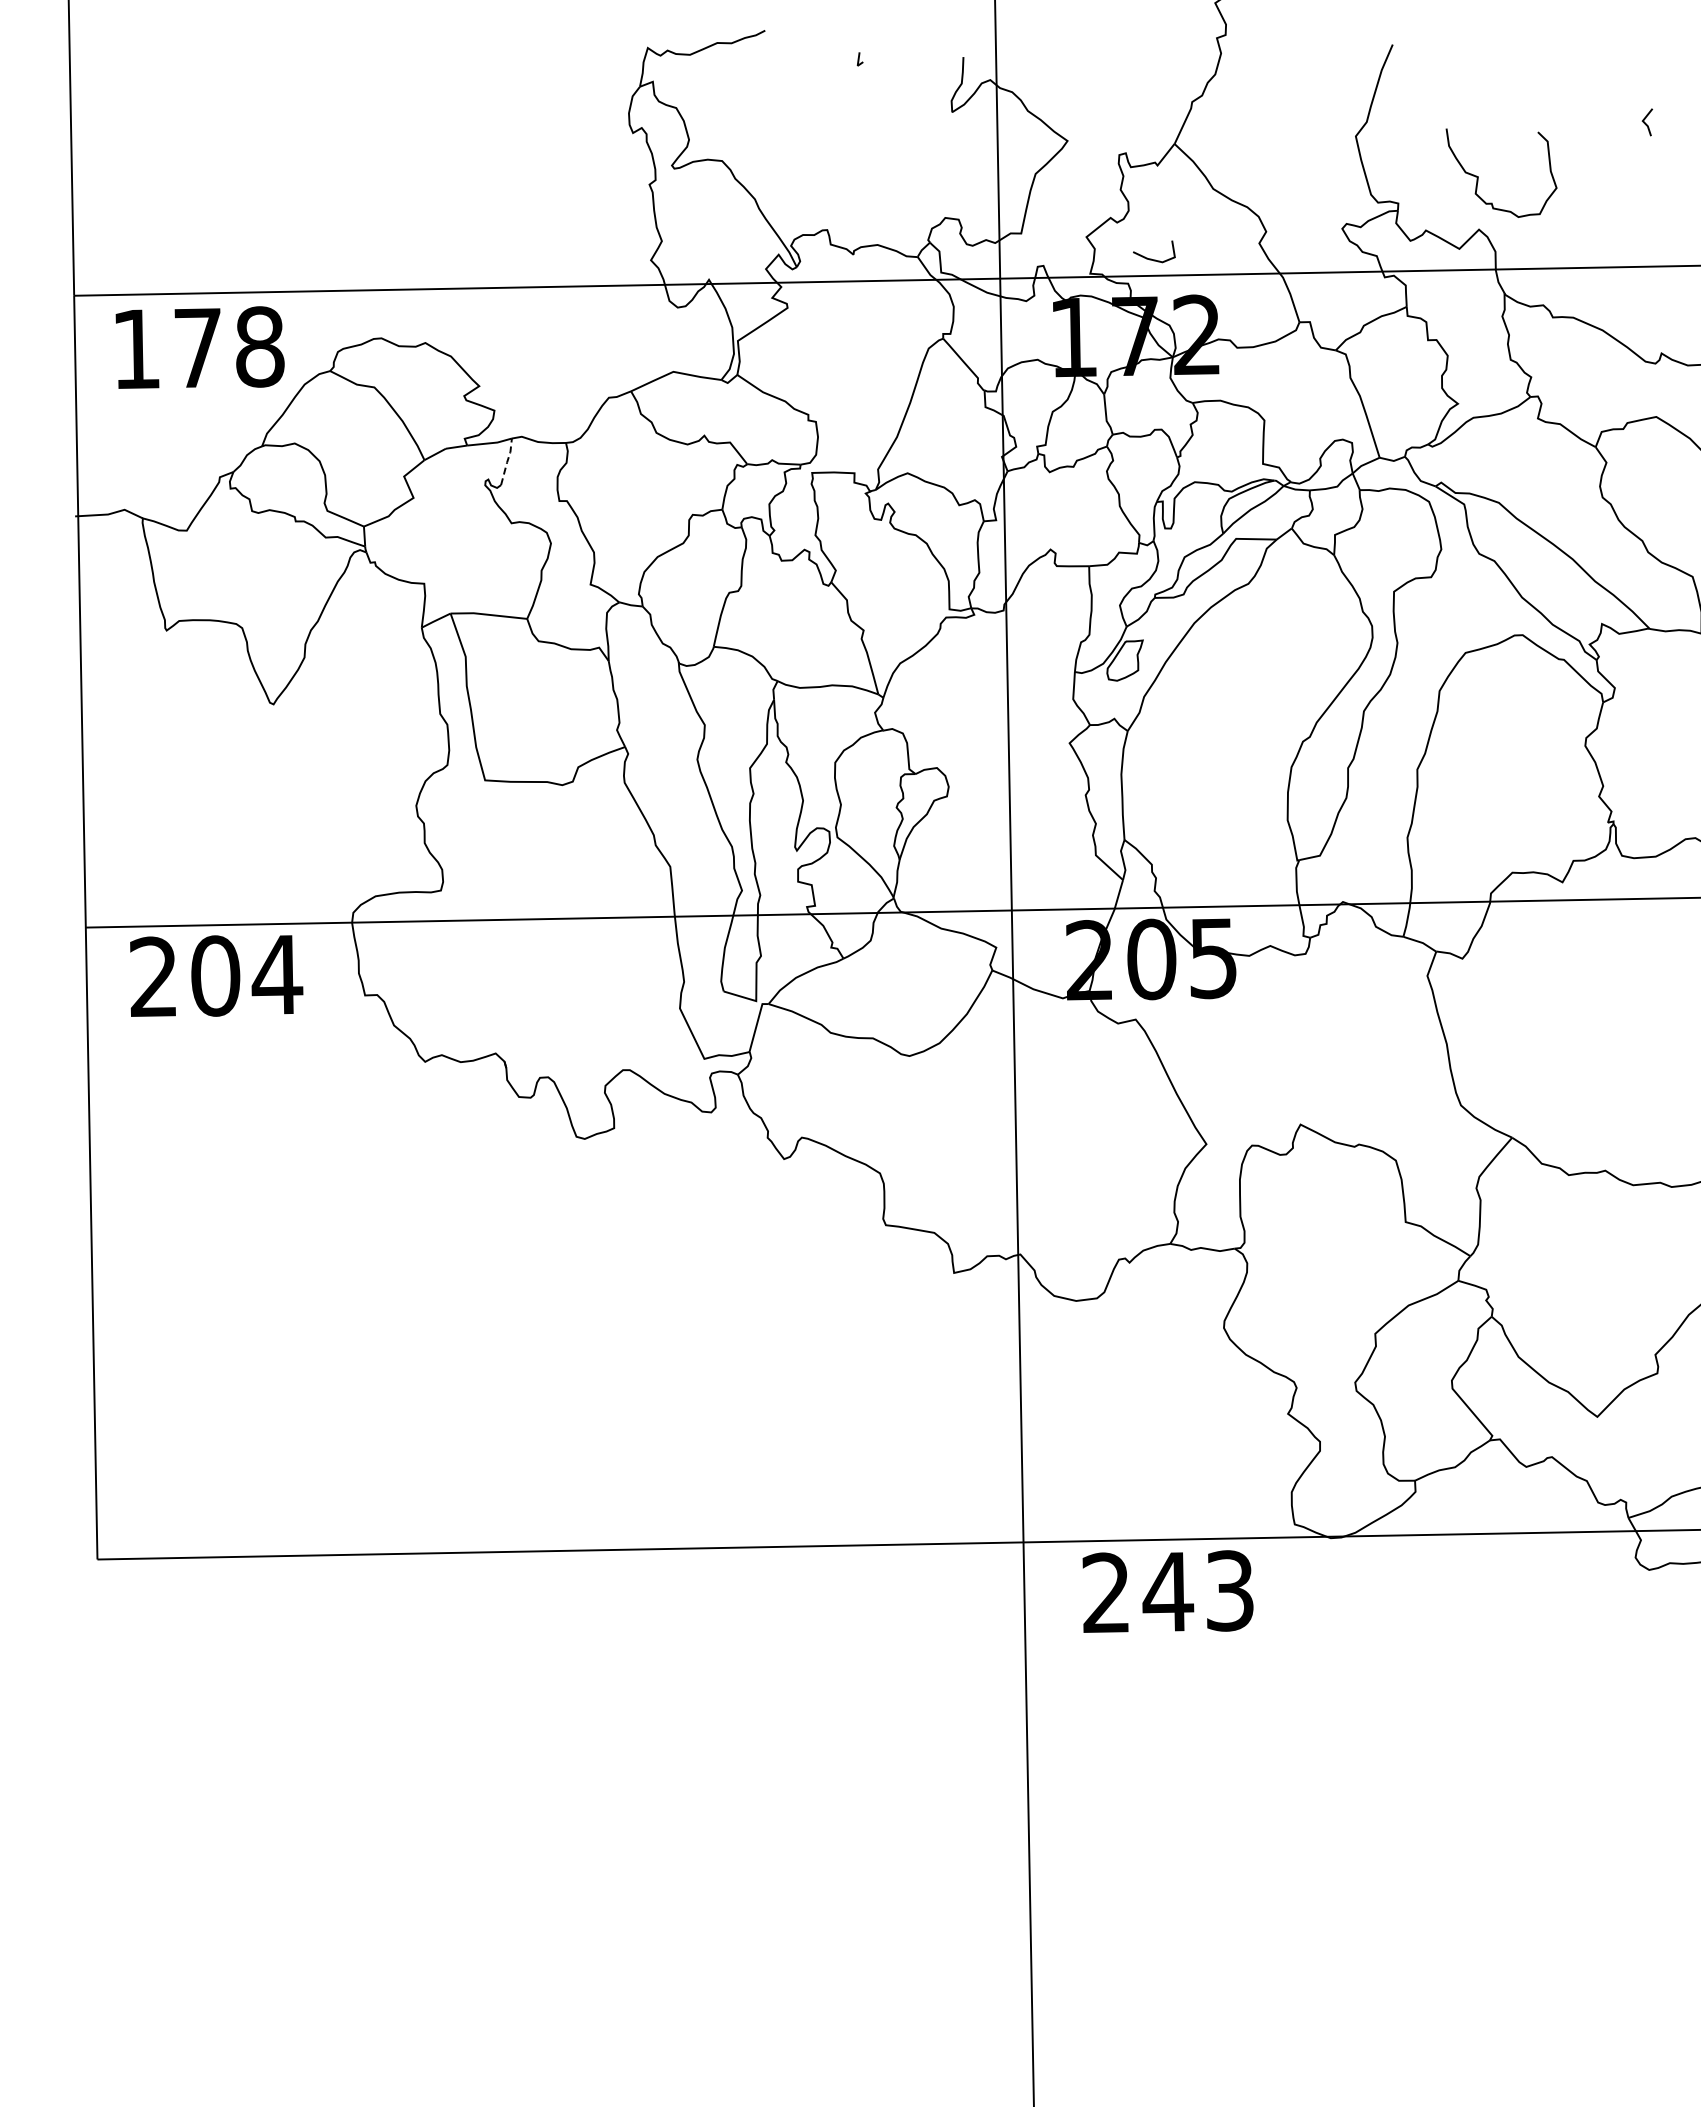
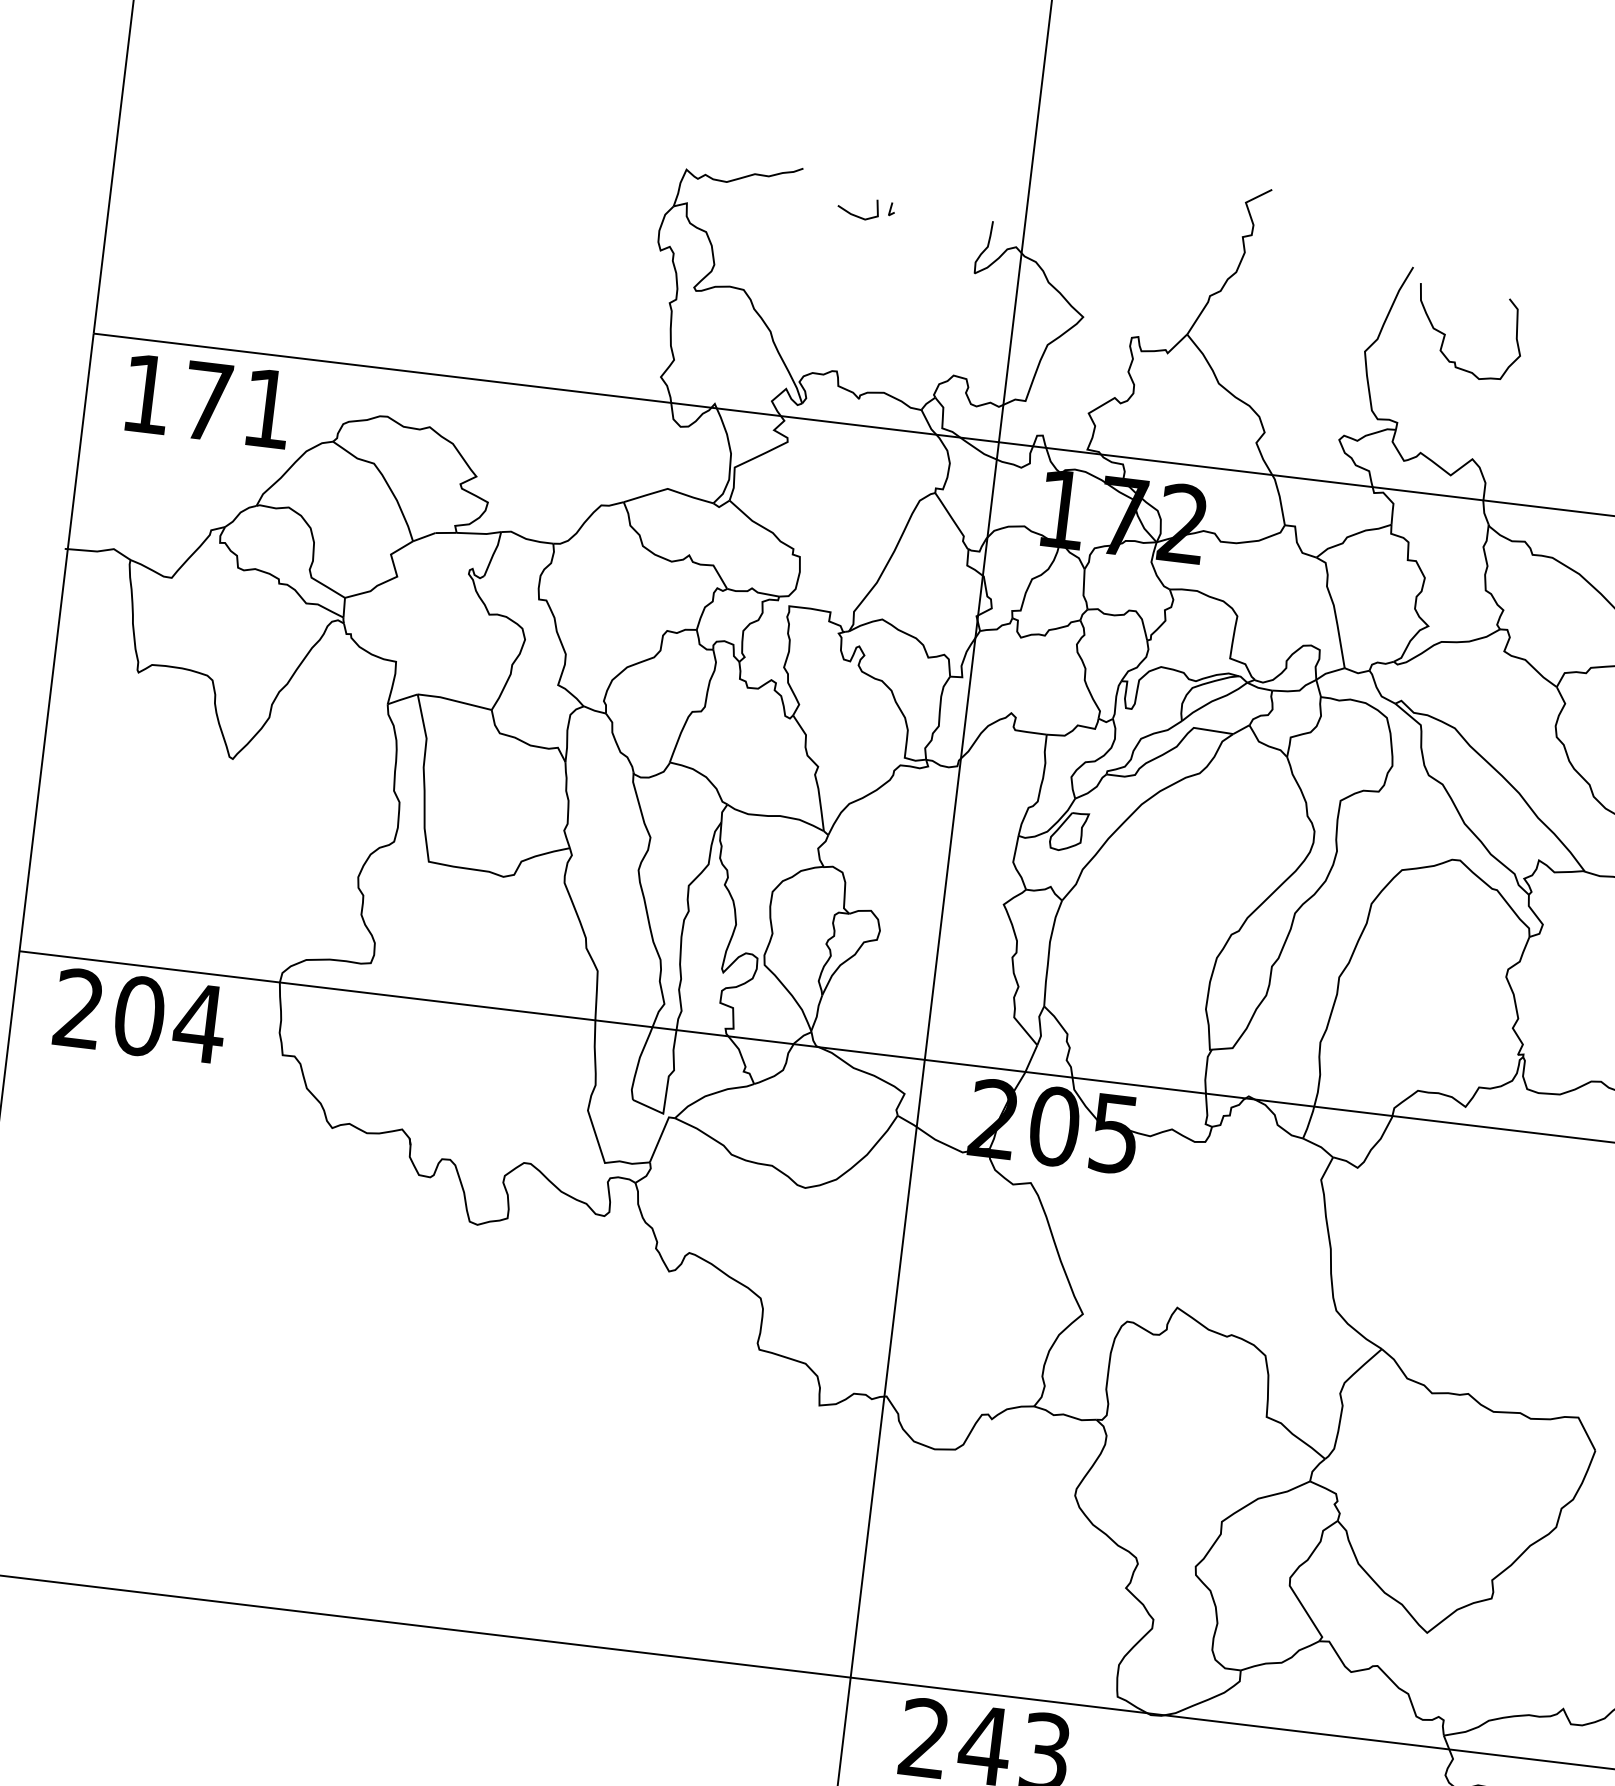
curve: (1478, 176) -> (1445, 334), moved
line: (1151, 258) -> (854, 214), moved
text: (260, 346) -> (268, 408), 178 -> 171
line: (507, 461) -> (493, 553), dashed -> solid

